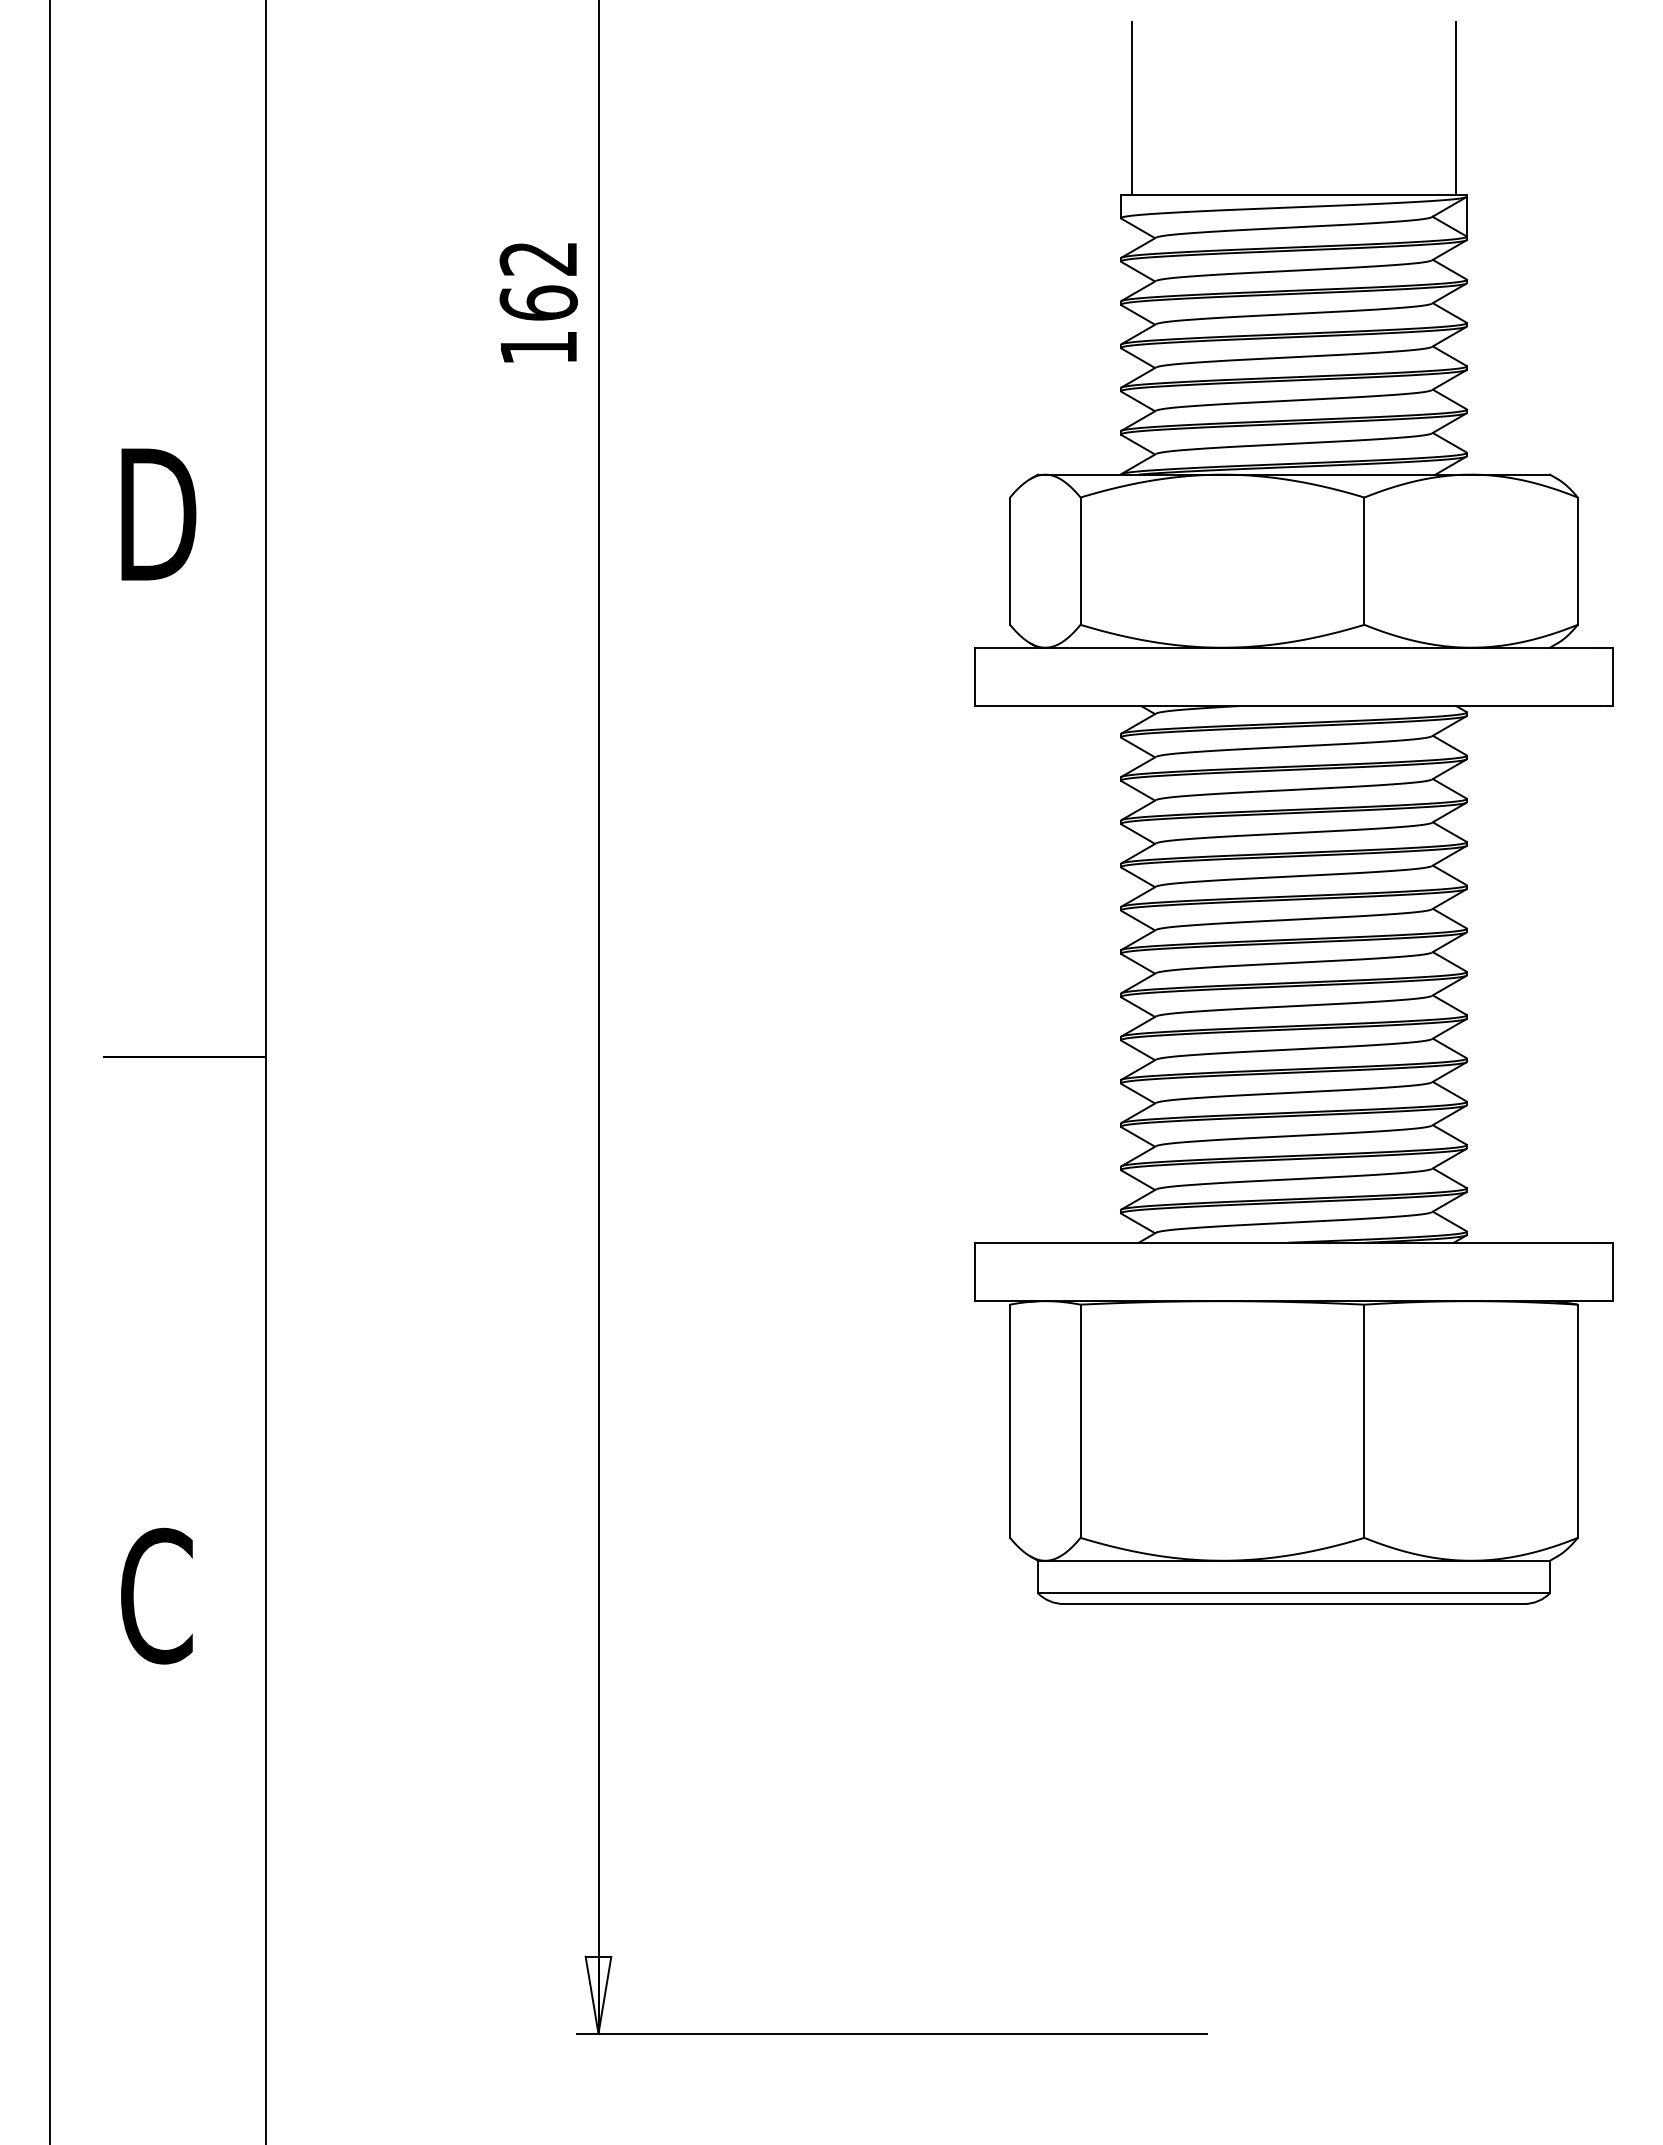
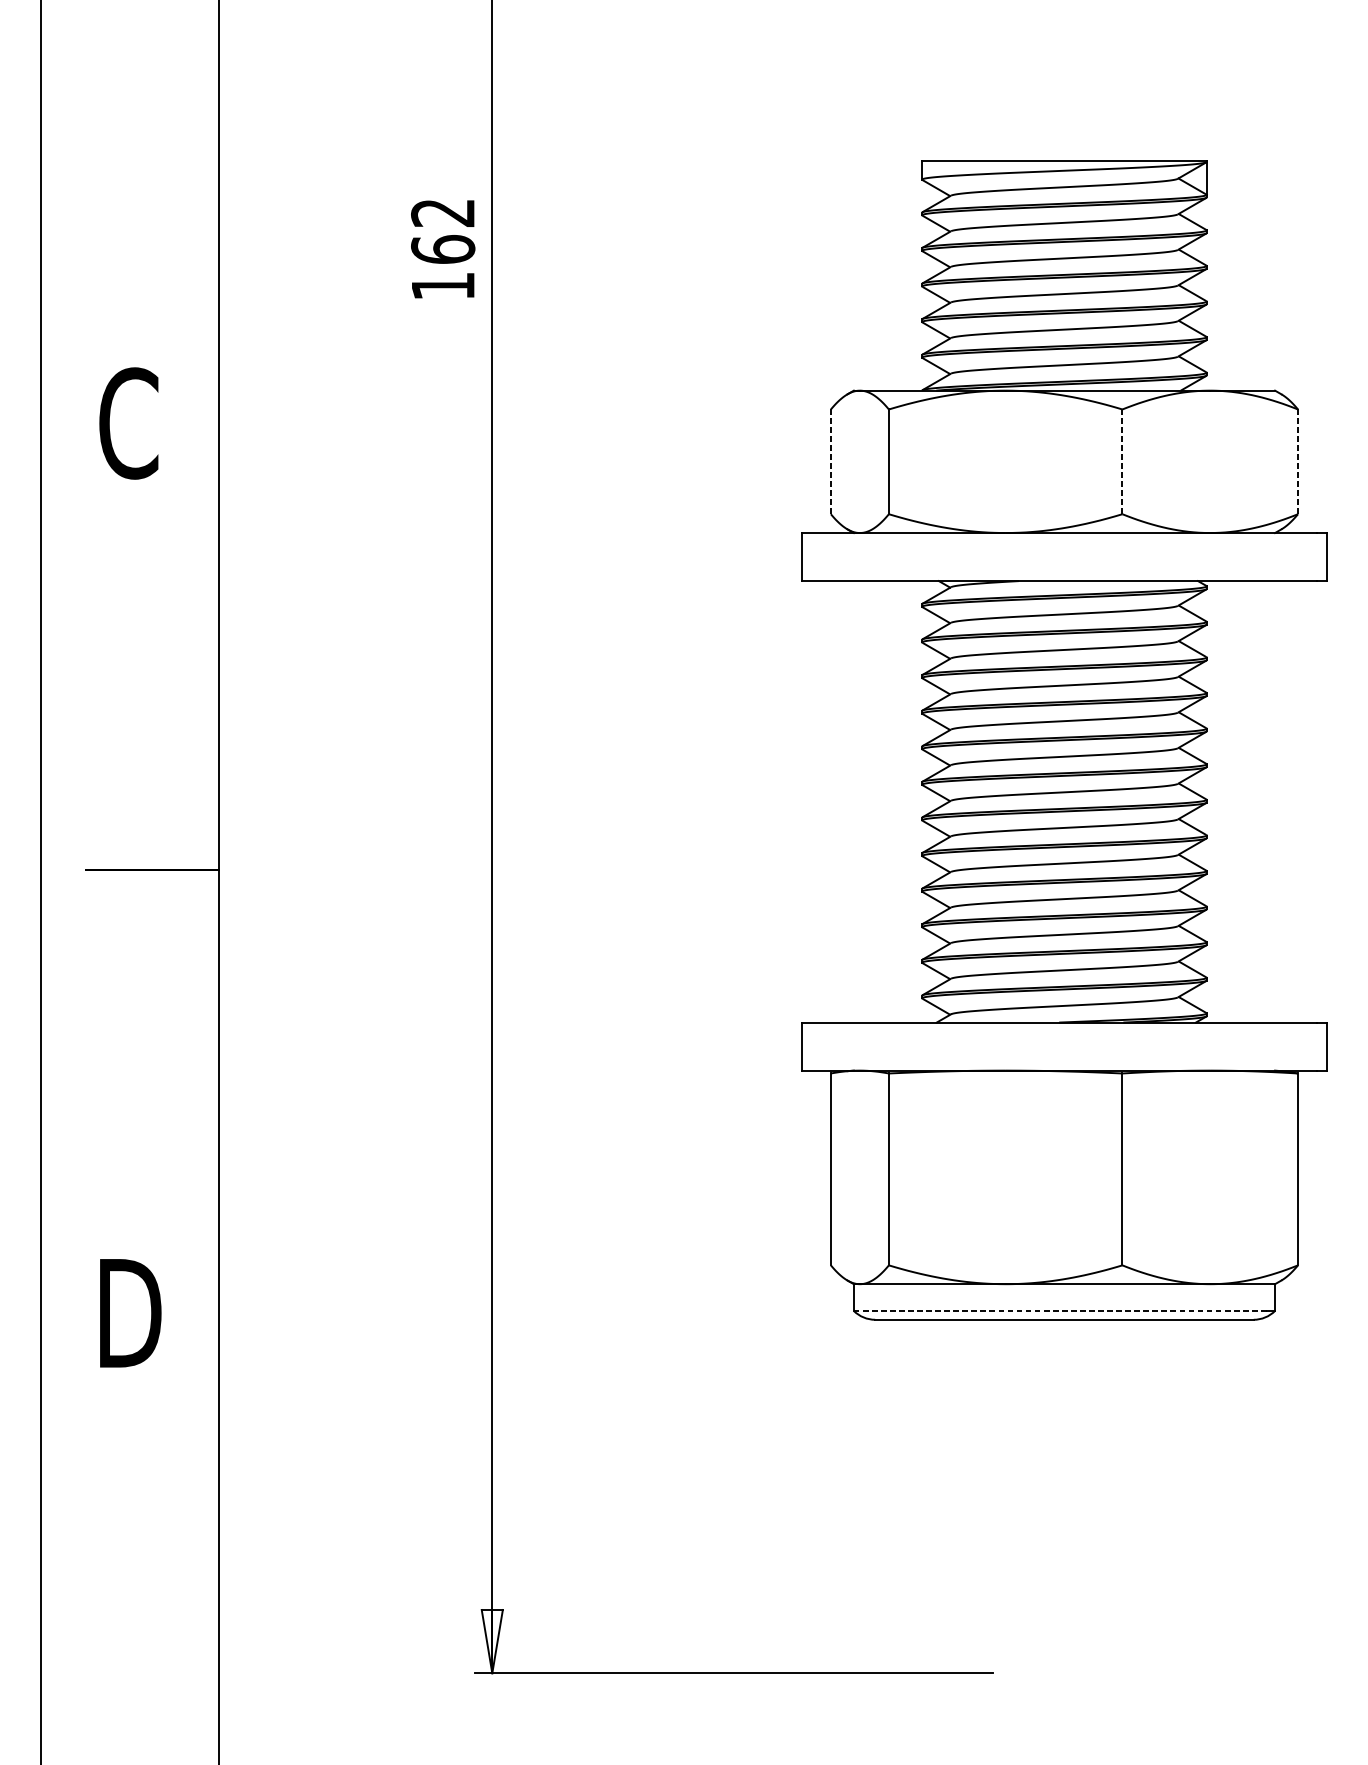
line: (1131, 108) -> (930, 89), removed
line: (1456, 108) -> (1198, 89), removed
text: (158, 514) -> (130, 423), D -> C
line: (1010, 561) -> (831, 462), solid -> dashed
line: (1364, 561) -> (1122, 462), solid -> dashed
line: (1577, 561) -> (1297, 462), solid -> dashed
line: (1288, 1593) -> (1059, 1311), solid -> dashed
text: (158, 1595) -> (130, 1312), C -> D

